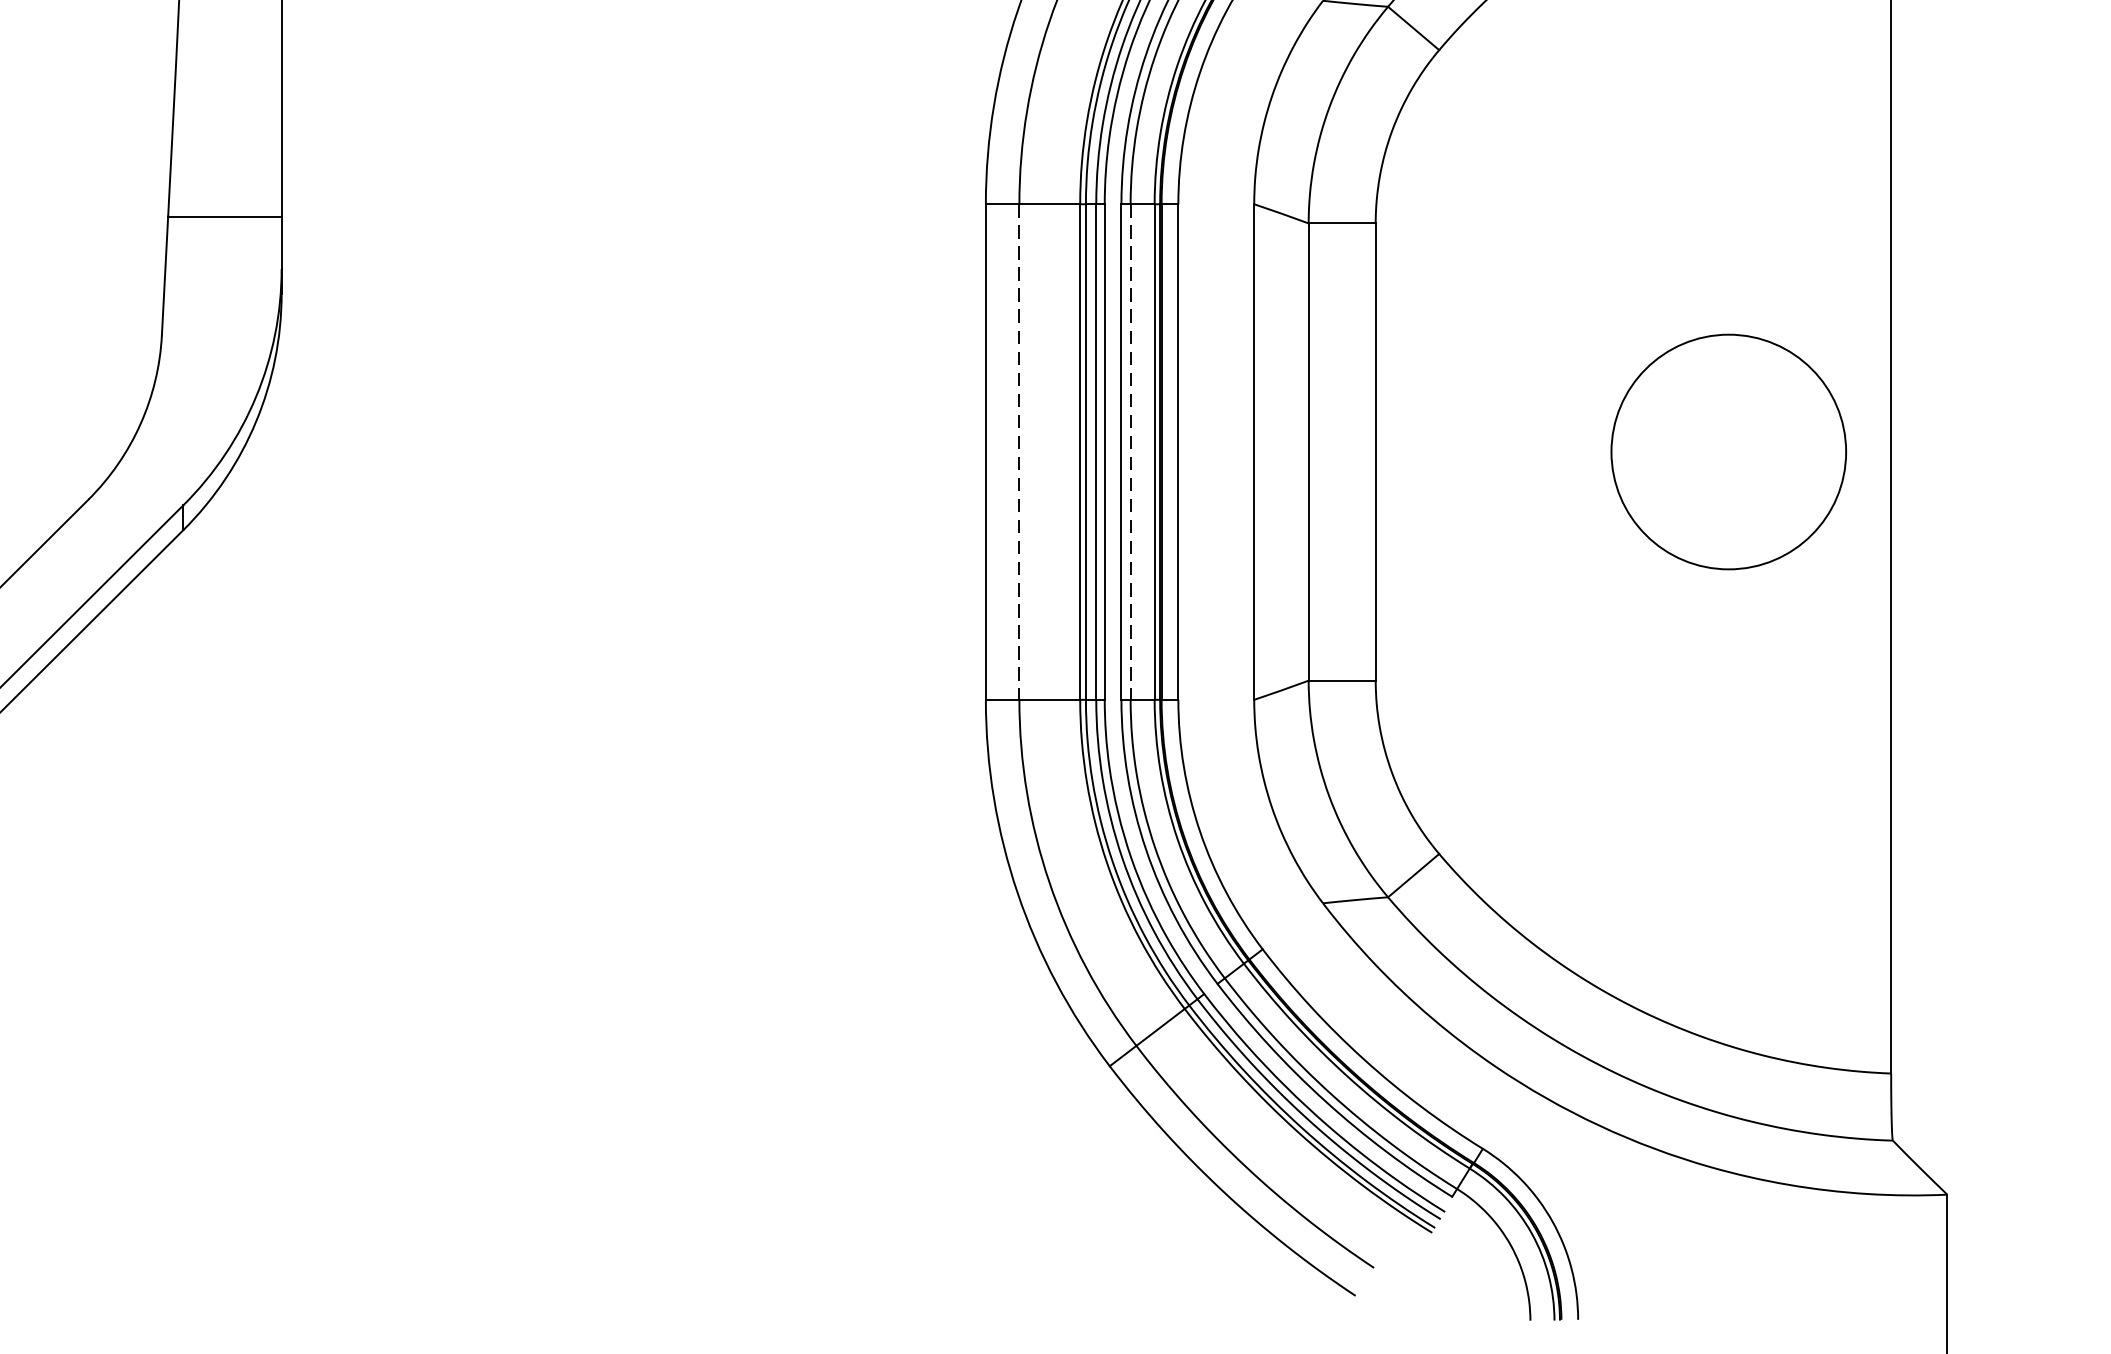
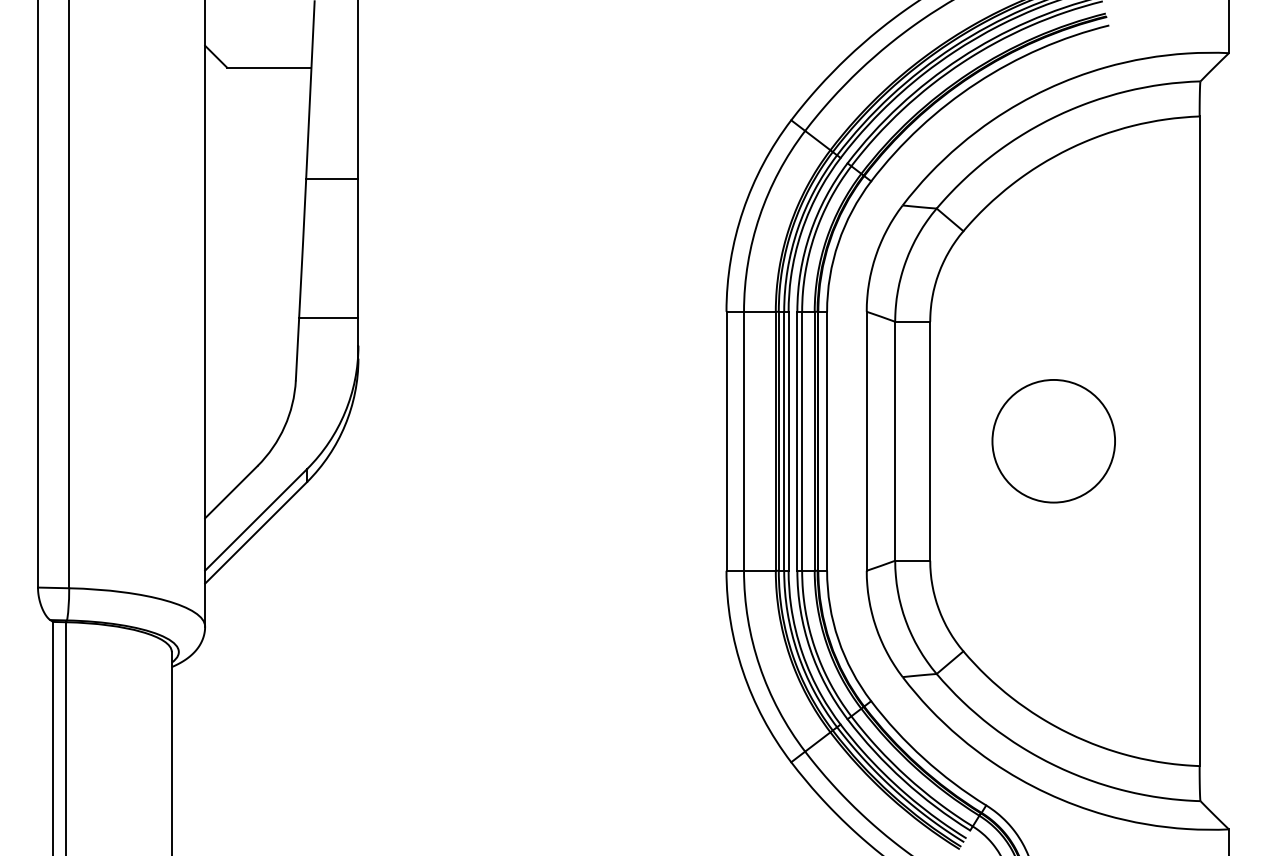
line: (1020, 452) -> (744, 441), dashed -> solid
line: (1131, 452) -> (802, 441), dashed -> solid
circle: (1728, 452) -> (1053, 441), moved

